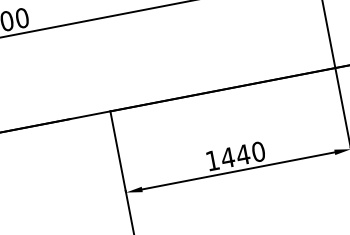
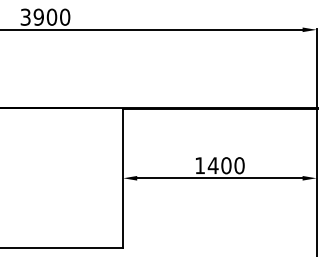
text: (243, 154) -> (226, 165), 1440 -> 1400

